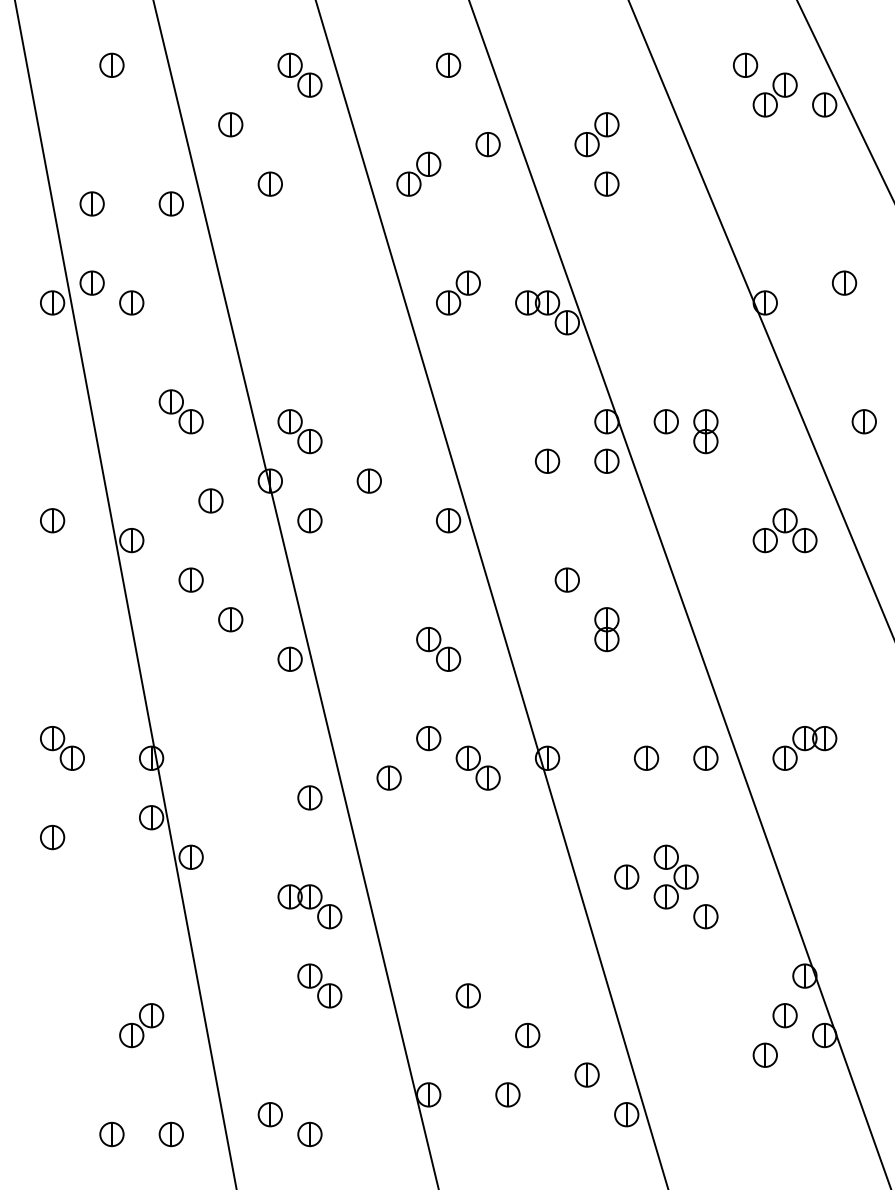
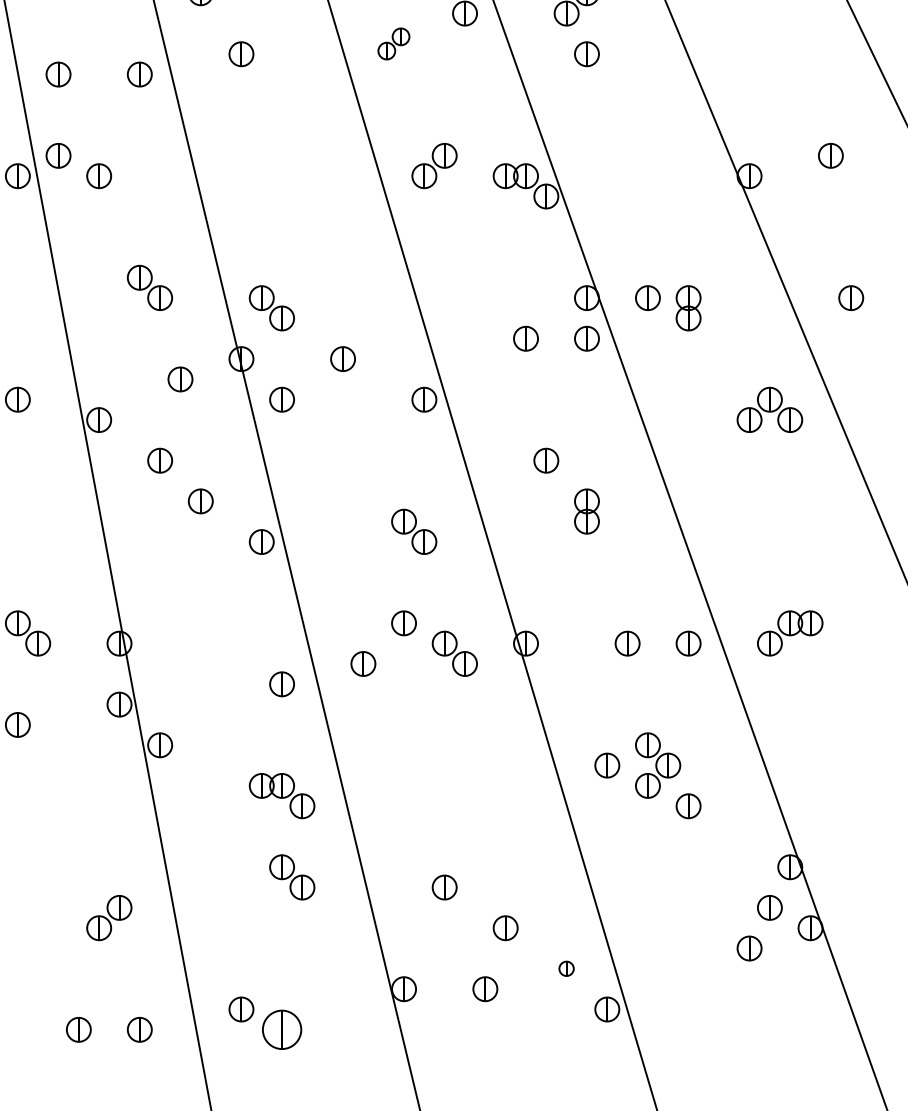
part: (418, 173) -> (393, 43), size x0.7
part: (586, 1074) -> (566, 968), size x0.6
part: (309, 1134) -> (281, 1029), size x1.6

